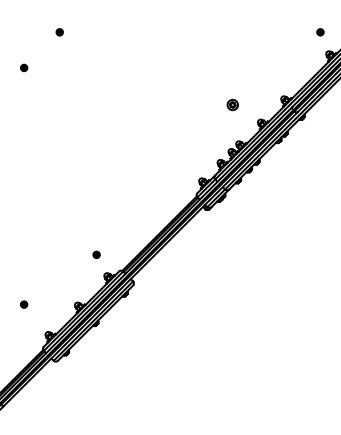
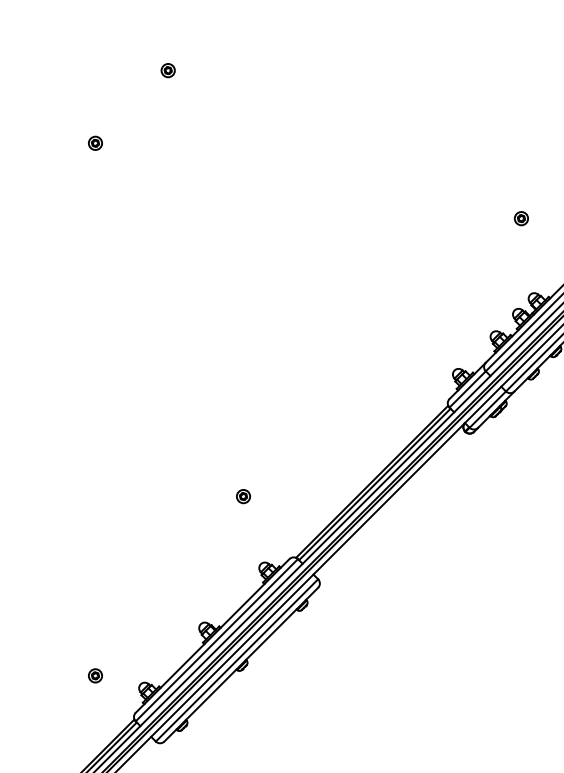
part: (232, 104) -> (521, 218), size x0.62
part: (96, 254) -> (243, 495), moved
part: (24, 304) -> (96, 675), moved

